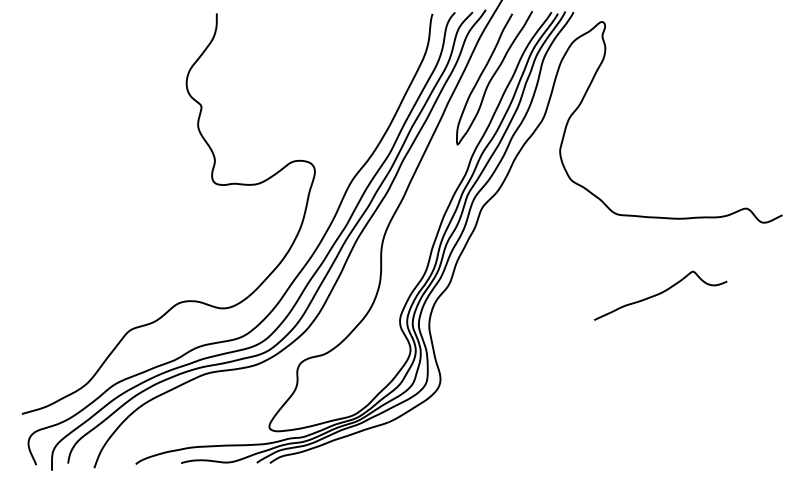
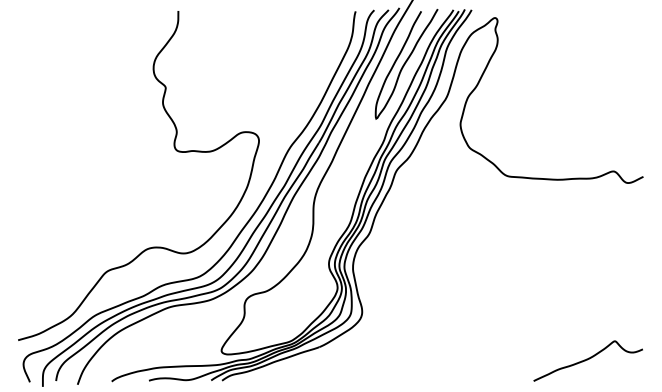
curve: (659, 295) -> (587, 360), moved

